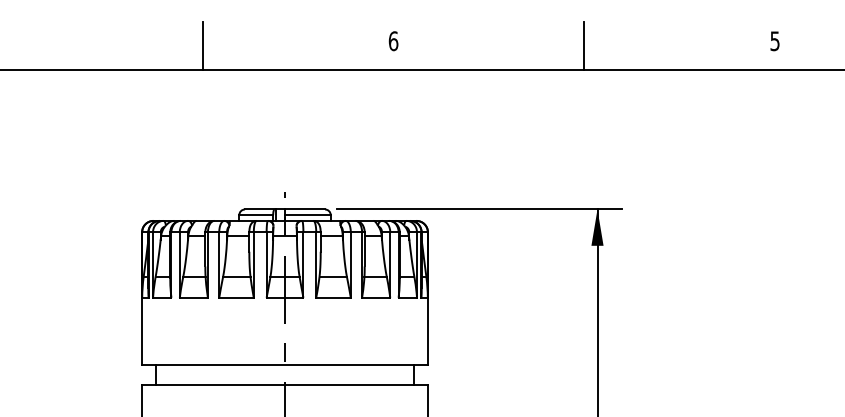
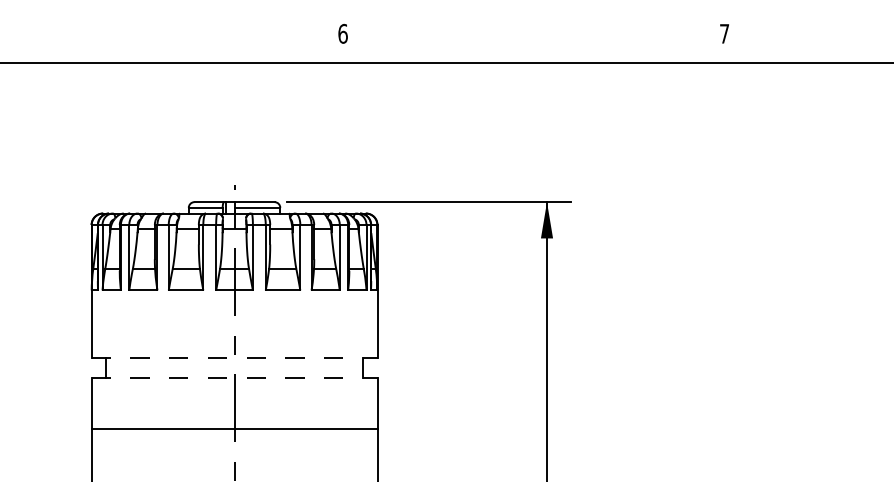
text: (774, 40) -> (724, 33), 5 -> 7
line: (202, 45) -> (152, 38), removed
line: (583, 45) -> (533, 38), removed
line: (284, 364) -> (234, 357), solid -> dashed
line: (284, 385) -> (234, 378), solid -> dashed

